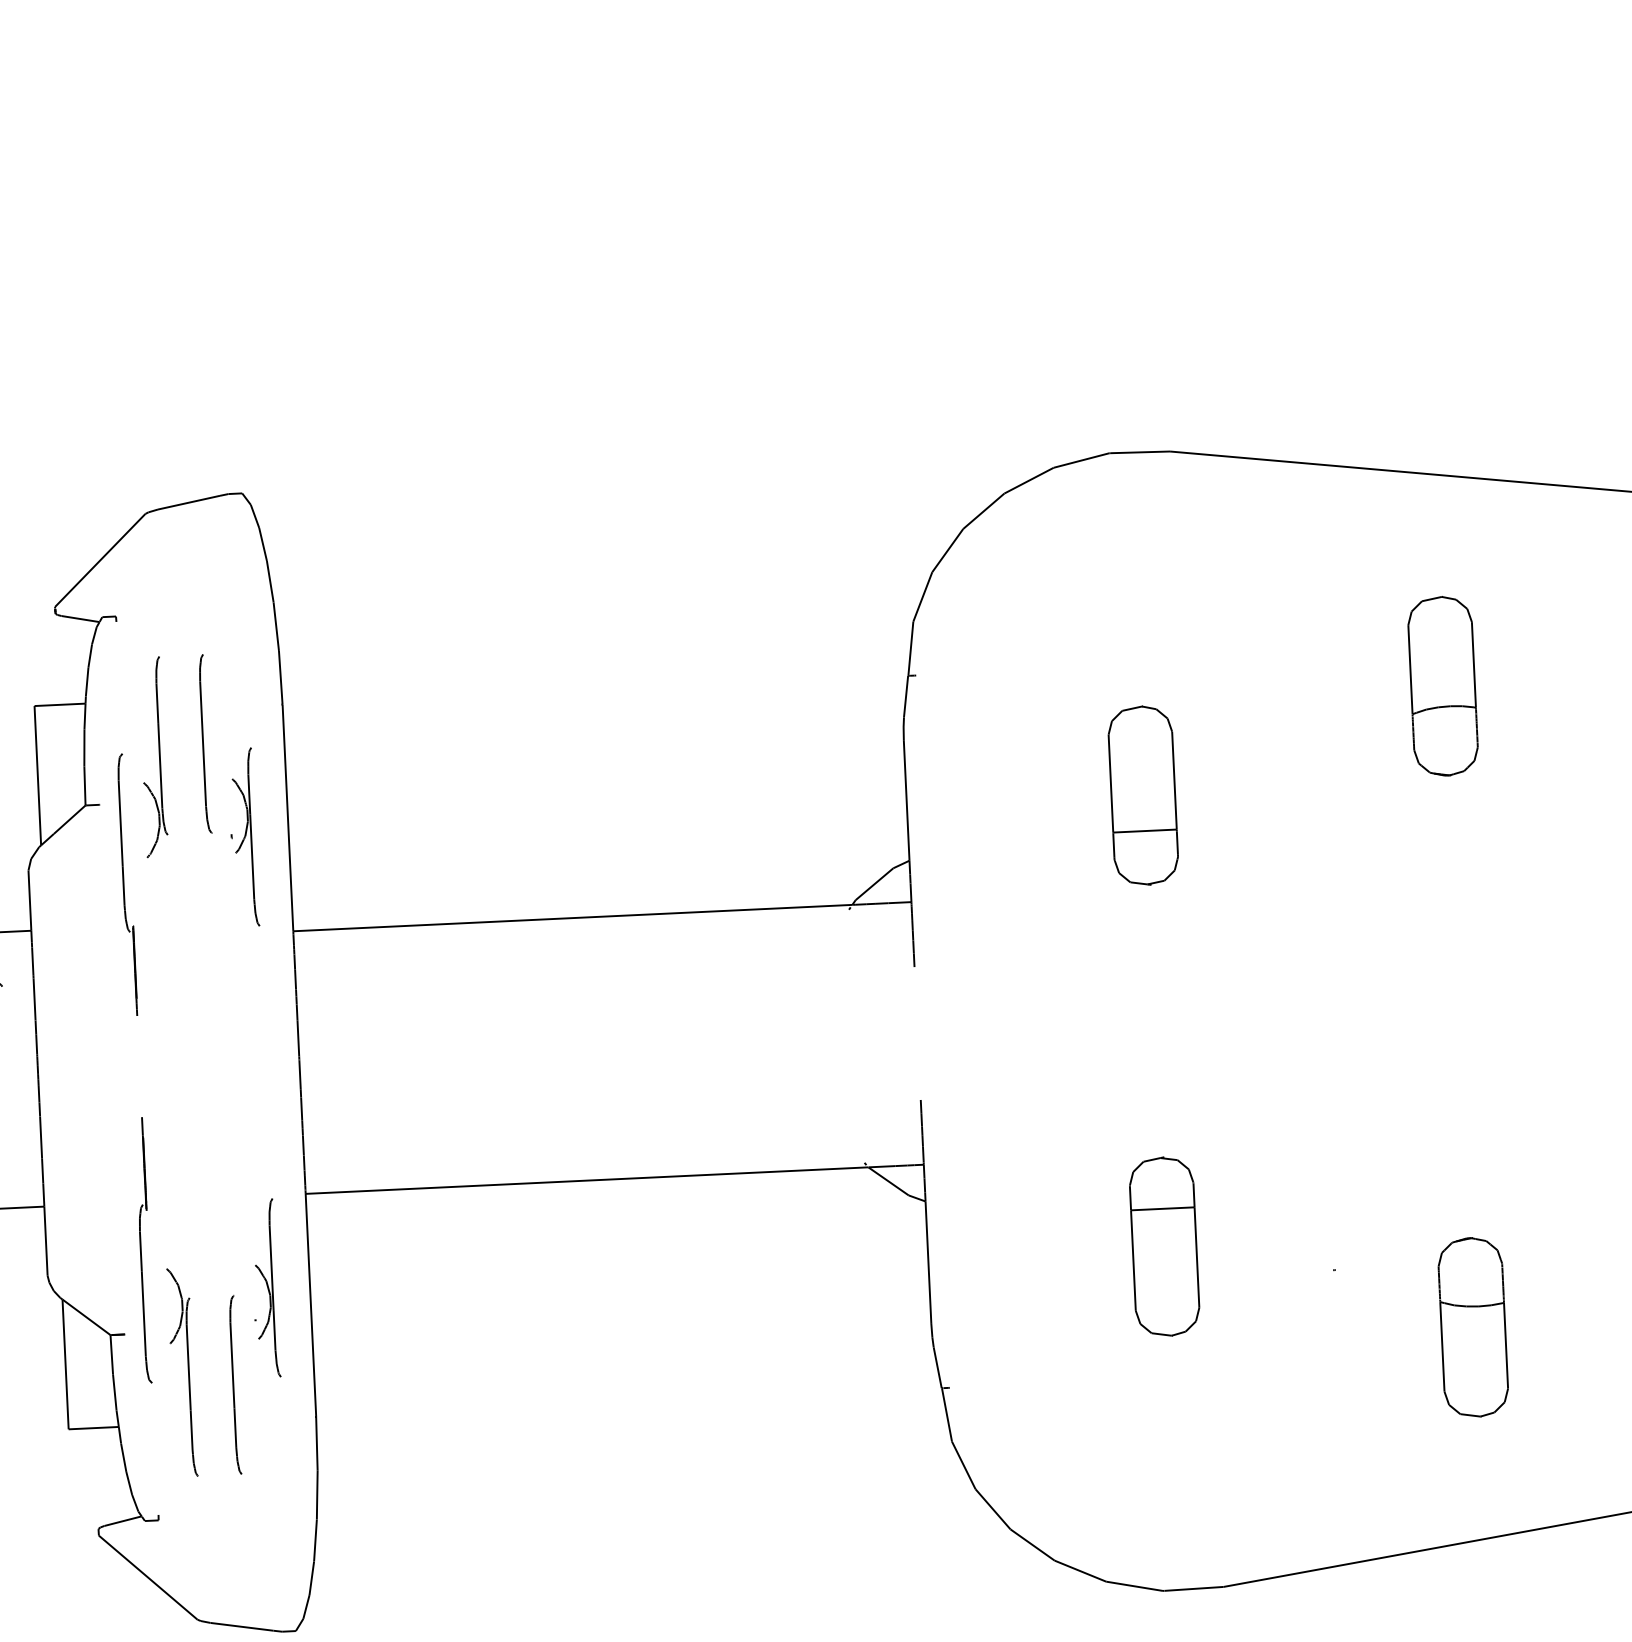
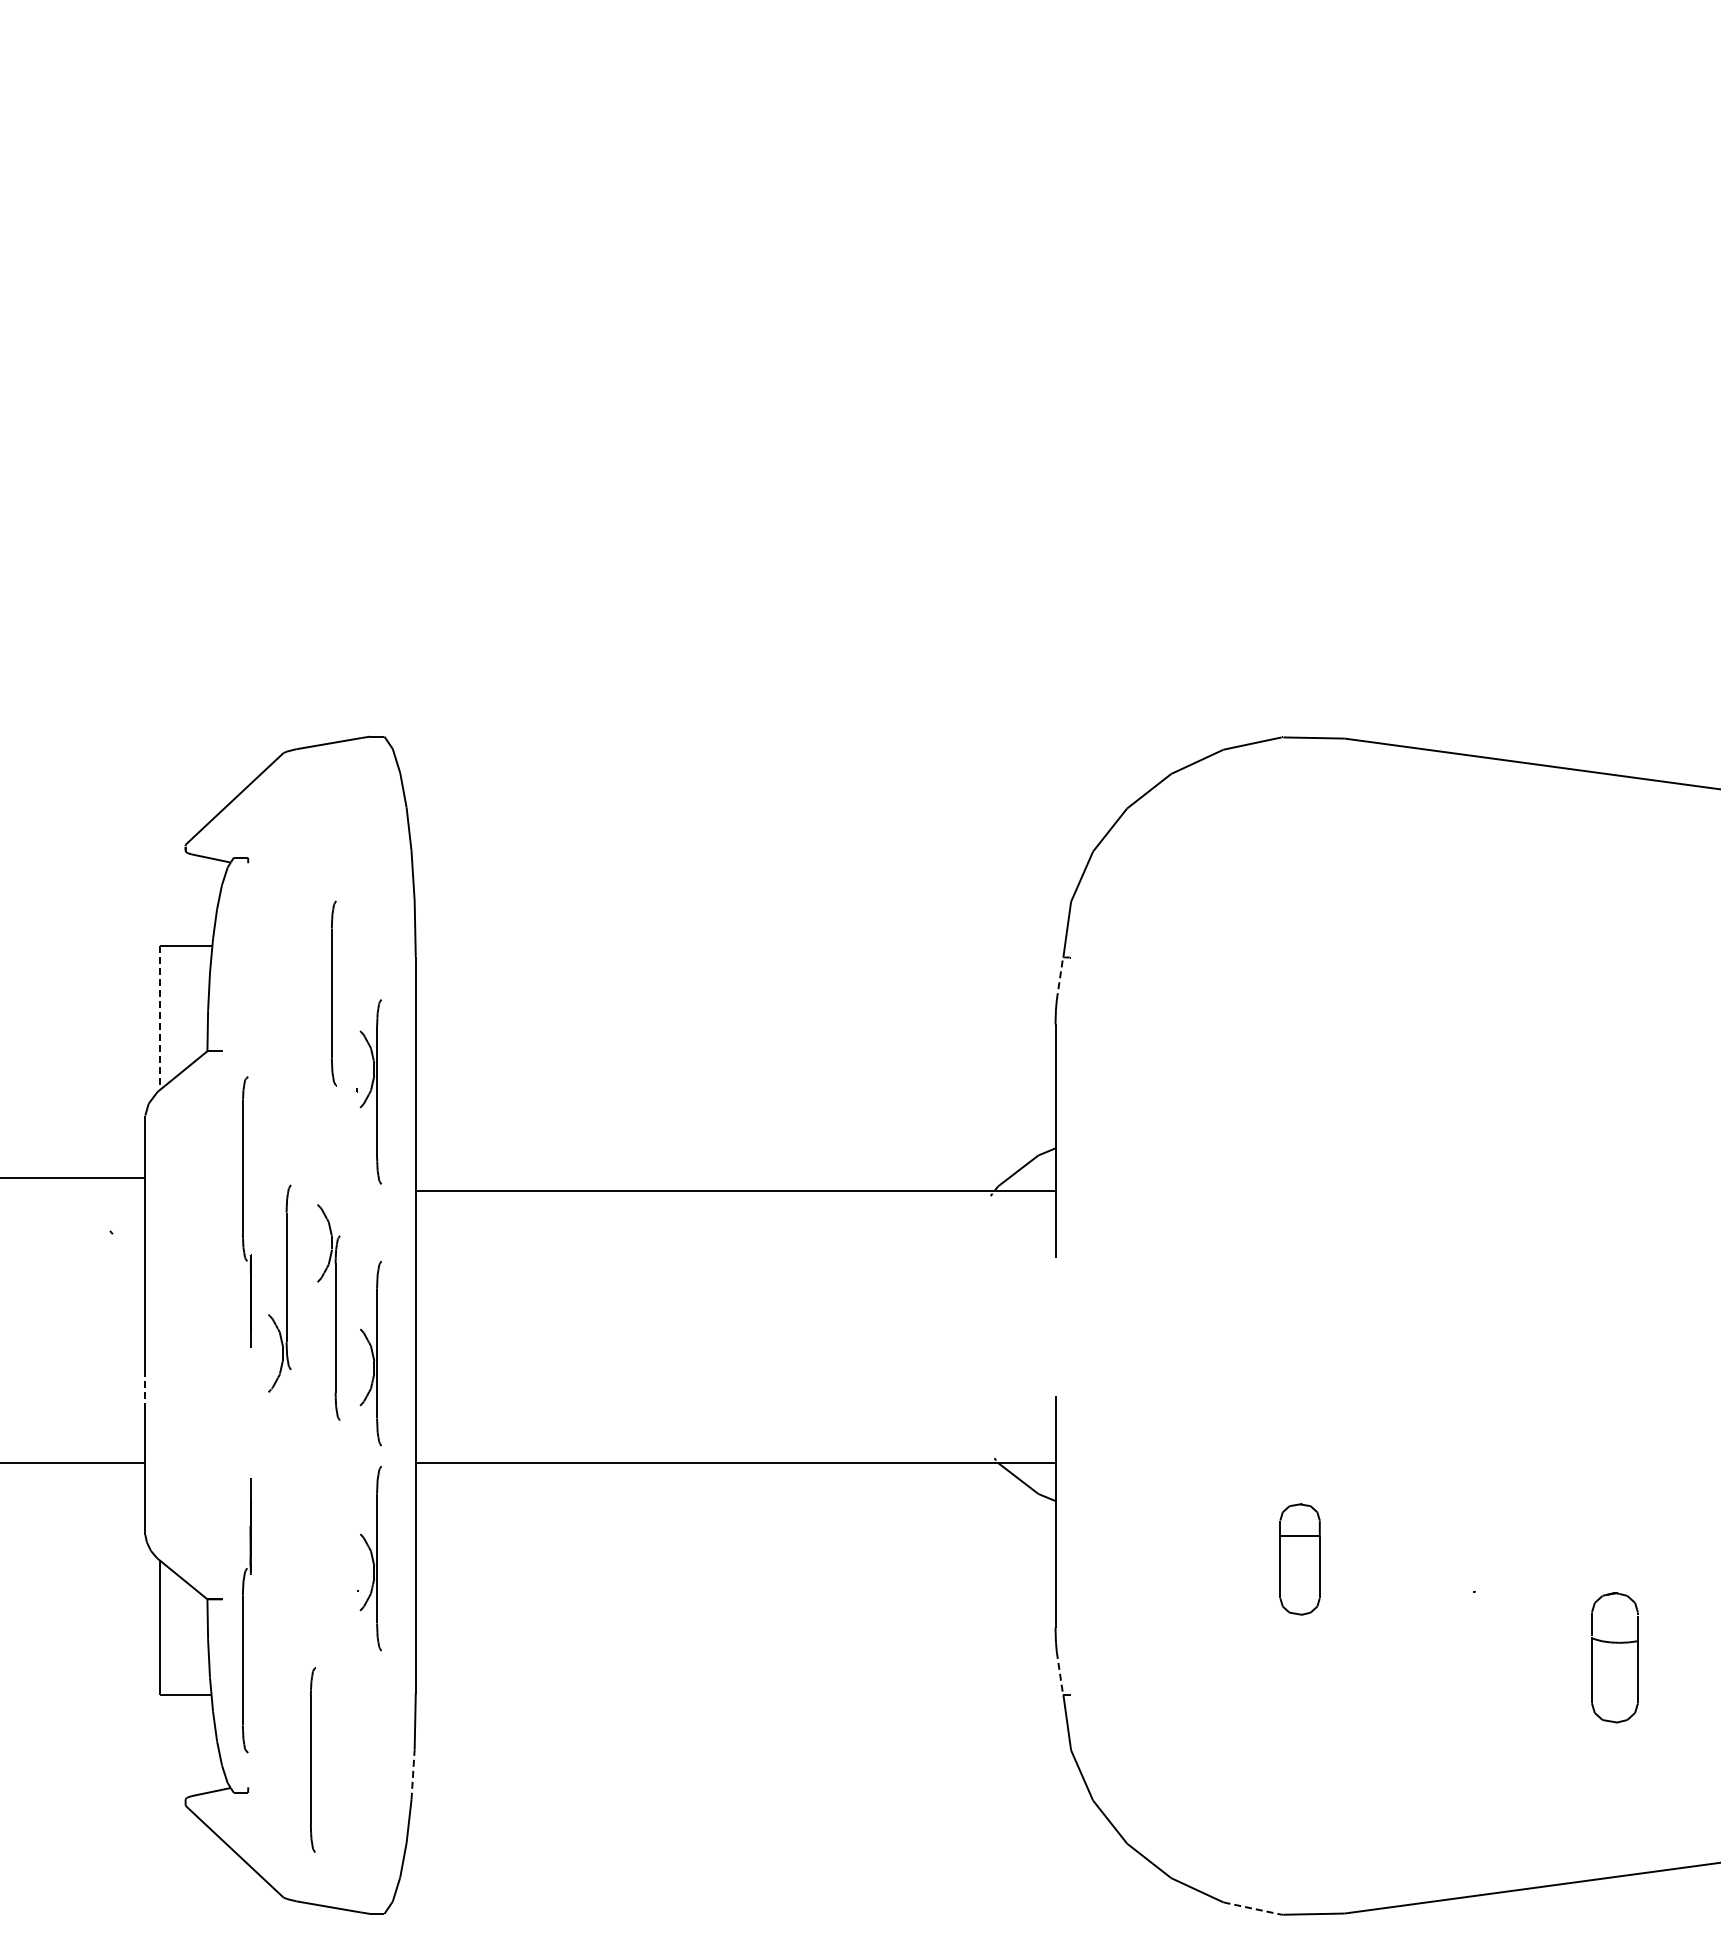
part: (1442, 686) -> (1614, 994), removed
line: (905, 696) -> (1059, 978), solid -> dashed
part: (159, 756) -> (286, 1288), moved
line: (37, 776) -> (159, 1018), solid -> dashed
part: (1142, 795) -> (1299, 1092), removed
part: (127, 884) -> (246, 1211), moved
part: (256, 1090) -> (370, 1353), added
line: (41, 1136) -> (145, 1390), solid -> dashed
part: (1164, 1246) -> (1299, 1559), size x0.6
part: (144, 1250) -> (246, 1615), moved
part: (1472, 1327) -> (1614, 1657), size x0.7
line: (937, 1367) -> (1059, 1673), solid -> dashed
part: (188, 1372) -> (335, 1312), moved
part: (234, 1384) -> (312, 1759), moved
line: (317, 1494) -> (413, 1774), solid -> dashed
line: (1134, 1586) -> (1252, 1908), solid -> dashed

